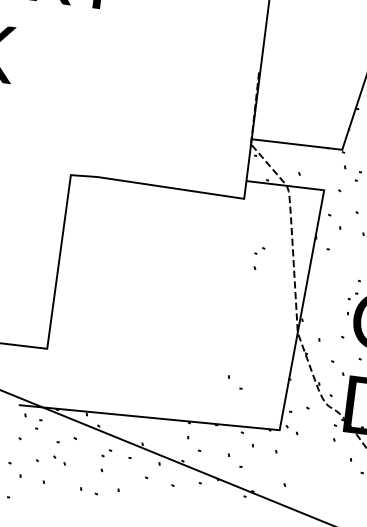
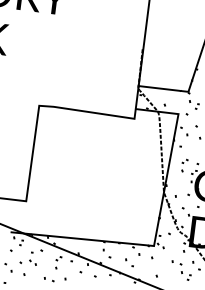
part: (258, 258) -> (184, 165), moved
part: (235, 381) -> (129, 219), removed
part: (329, 474) -> (181, 270), added

